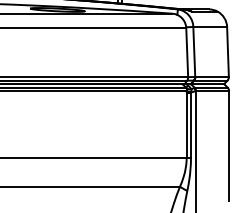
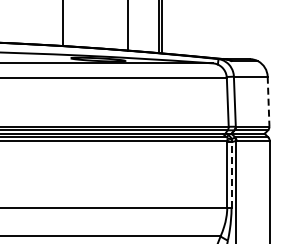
line: (227, 52) -> (268, 102), solid -> dashed
line: (190, 125) -> (231, 175), solid -> dashed

